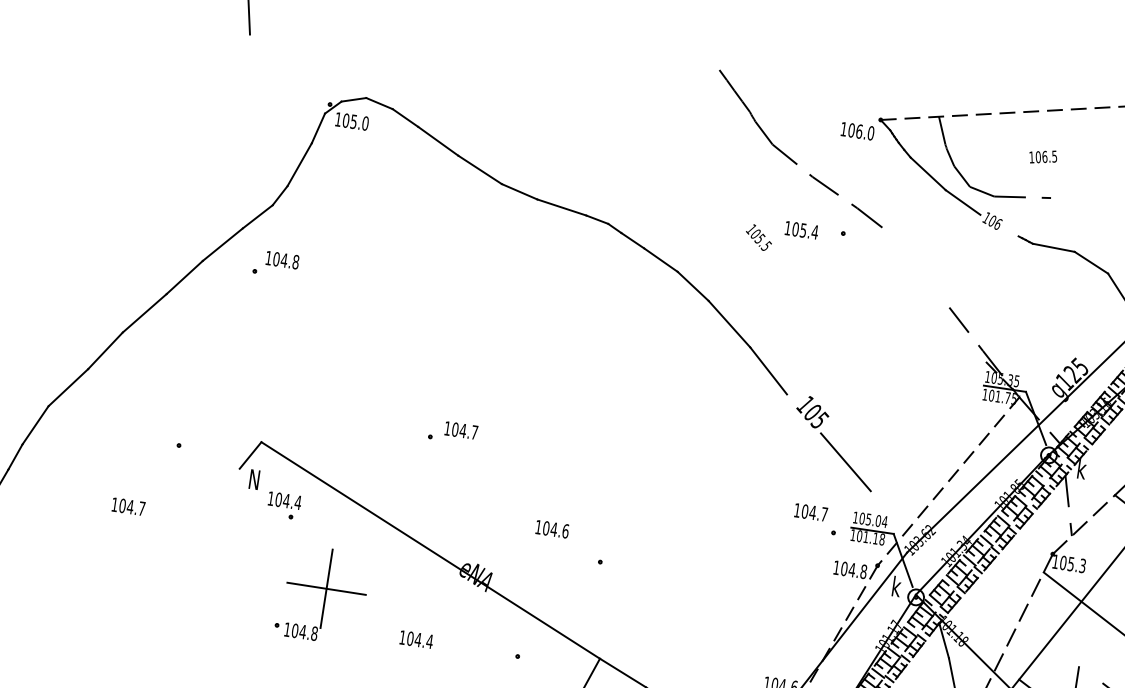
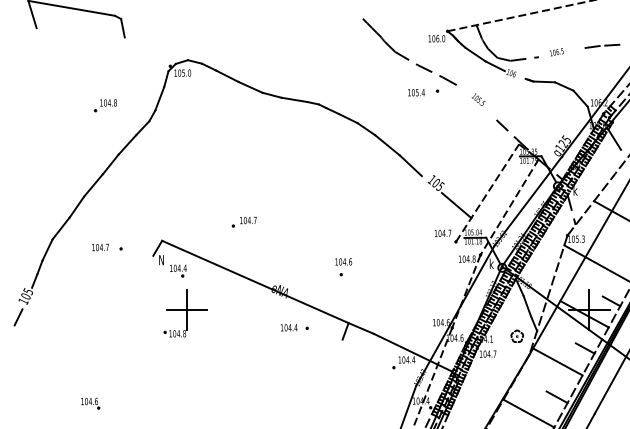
text: (1042, 157) -> (556, 52), moved
text: (758, 237) -> (478, 99), moved
part: (275, 264) -> (105, 105), moved
part: (451, 431) -> (243, 221), moved
line: (909, 446) -> (487, 192), added
text: (128, 506) -> (100, 247), moved
text: (552, 528) -> (343, 261), moved
part: (322, 594) -> (185, 313), moved
text: (417, 639) -> (289, 327), moved

